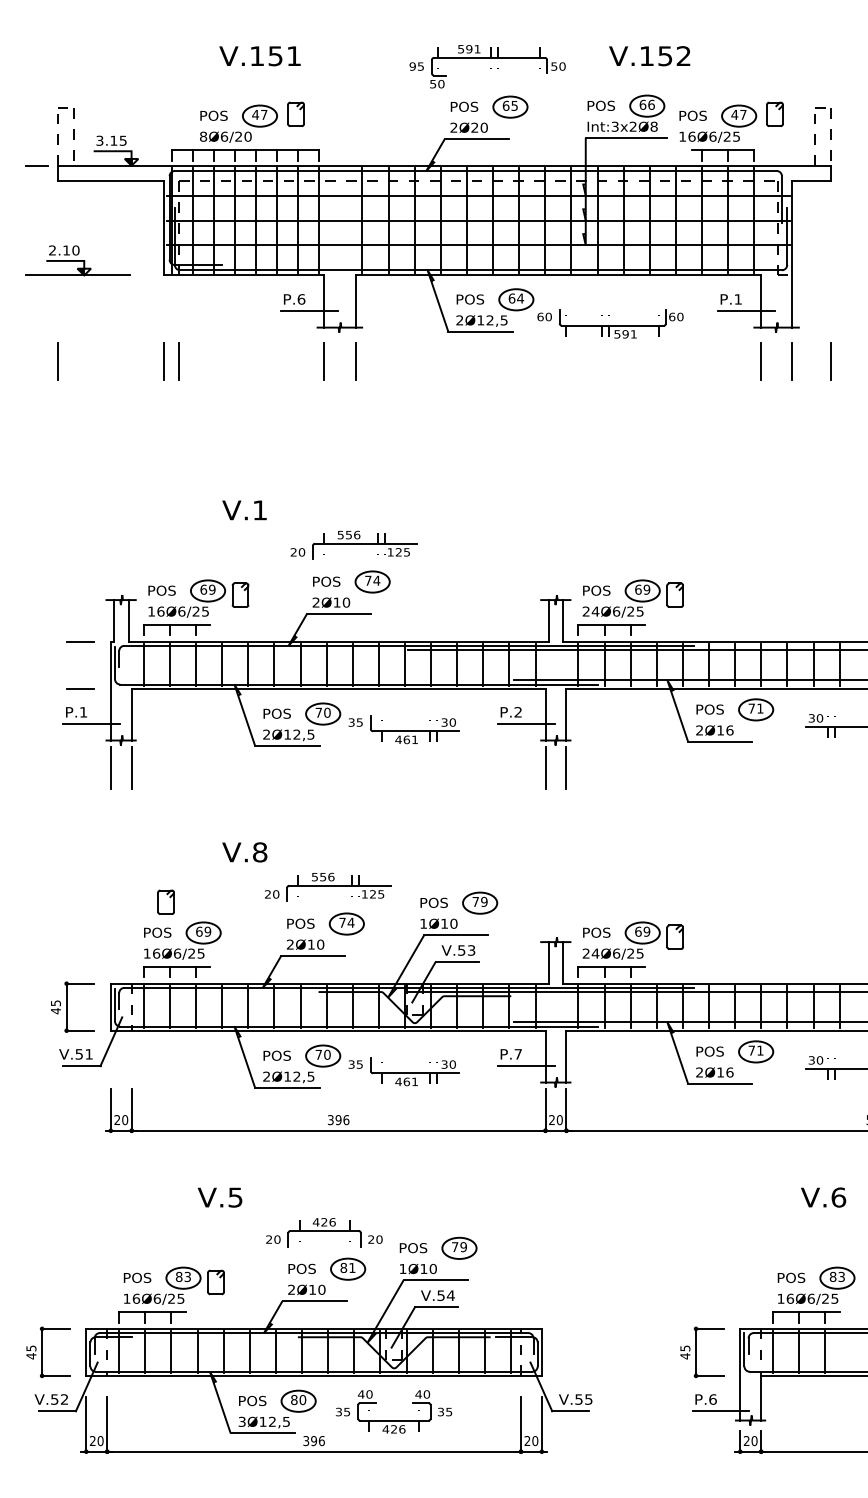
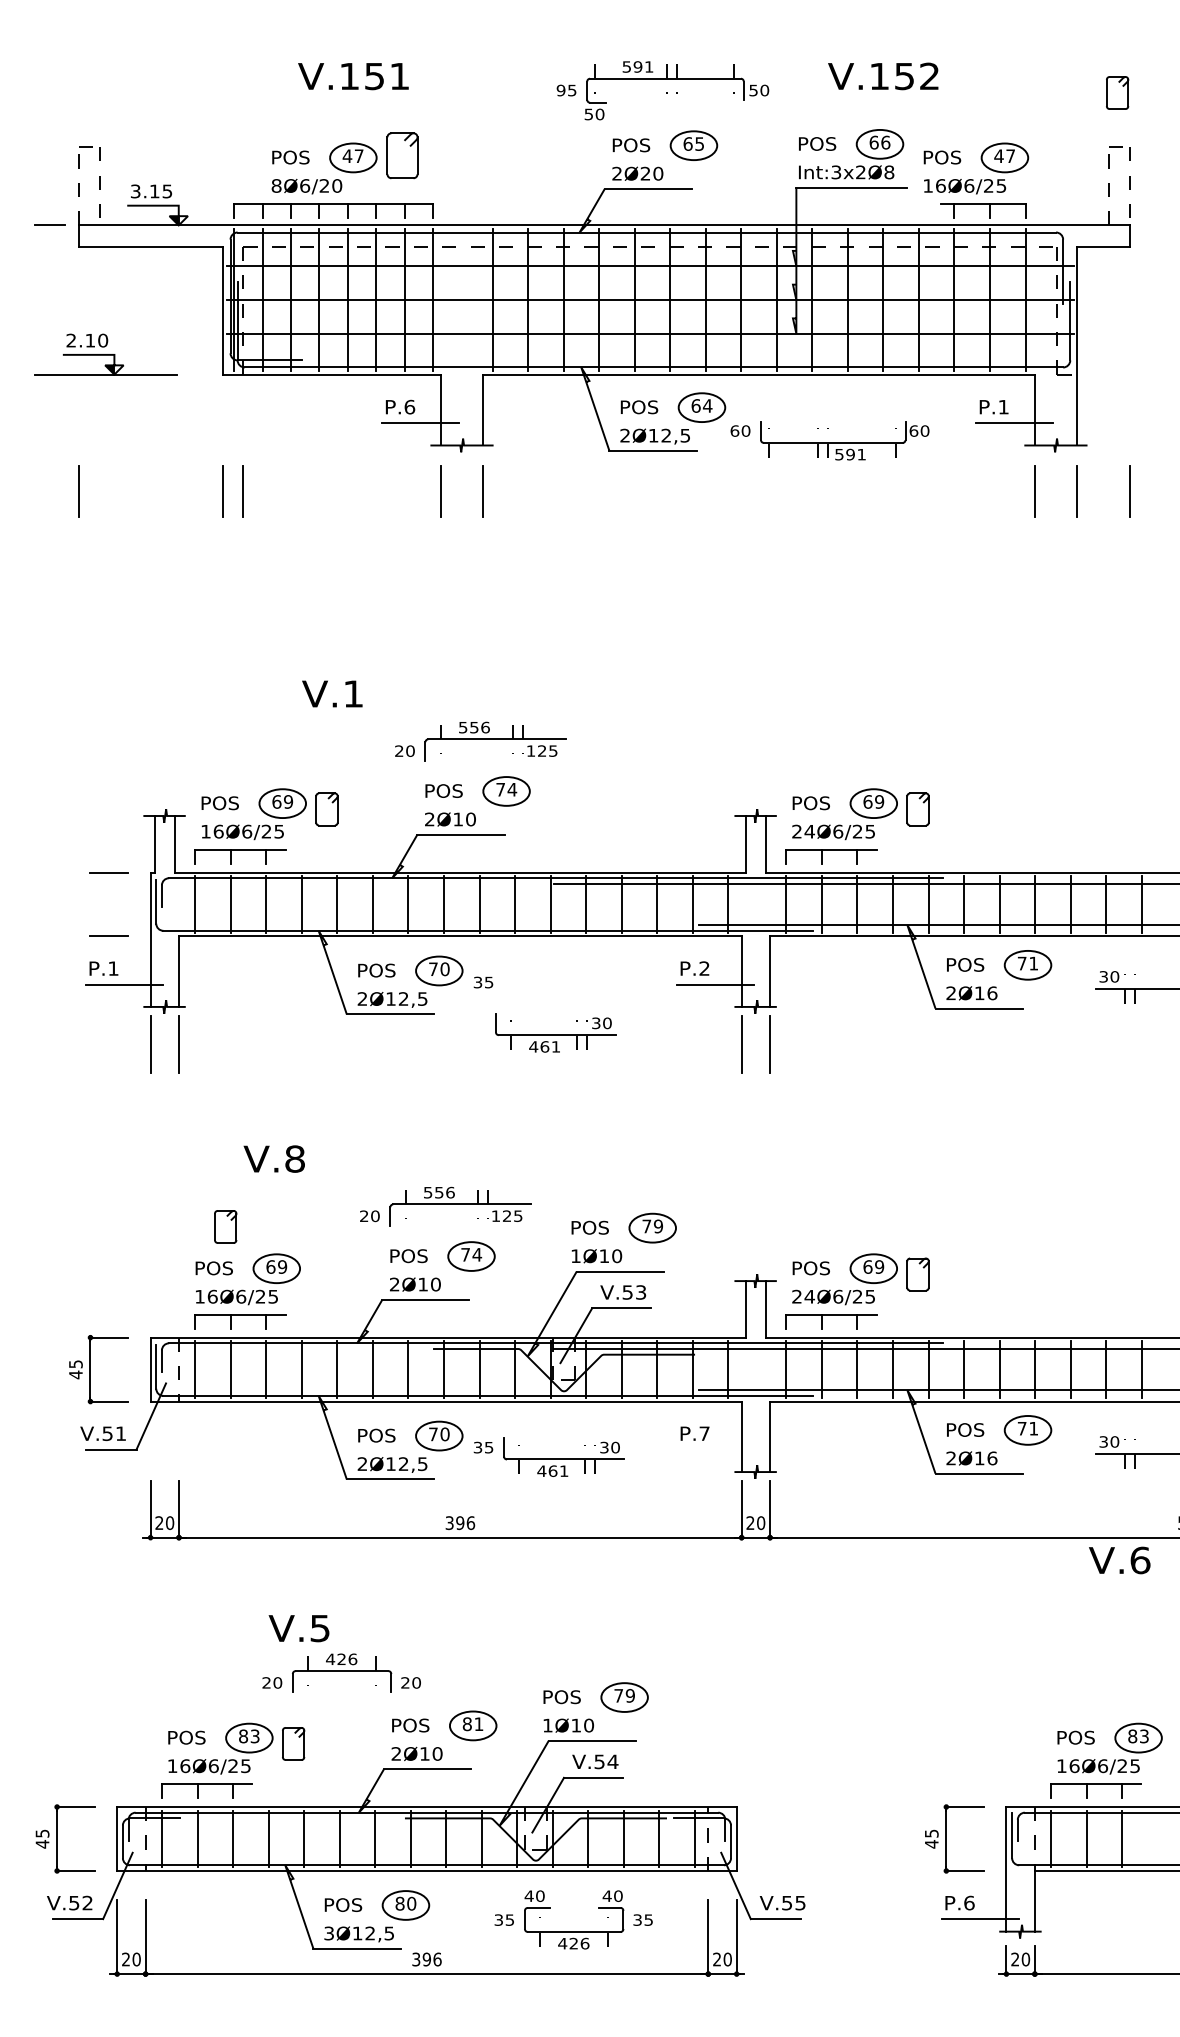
part: (295, 113) -> (401, 154), size x1.4
part: (774, 113) -> (1116, 91), moved
part: (414, 729) -> (555, 1032), moved
text: (244, 852) -> (273, 1159), moved
line: (526, 1066) -> (715, 1450), removed
text: (823, 1197) -> (1119, 1560), moved
part: (324, 1232) -> (341, 1673), moved
part: (393, 1420) -> (573, 1931), moved

